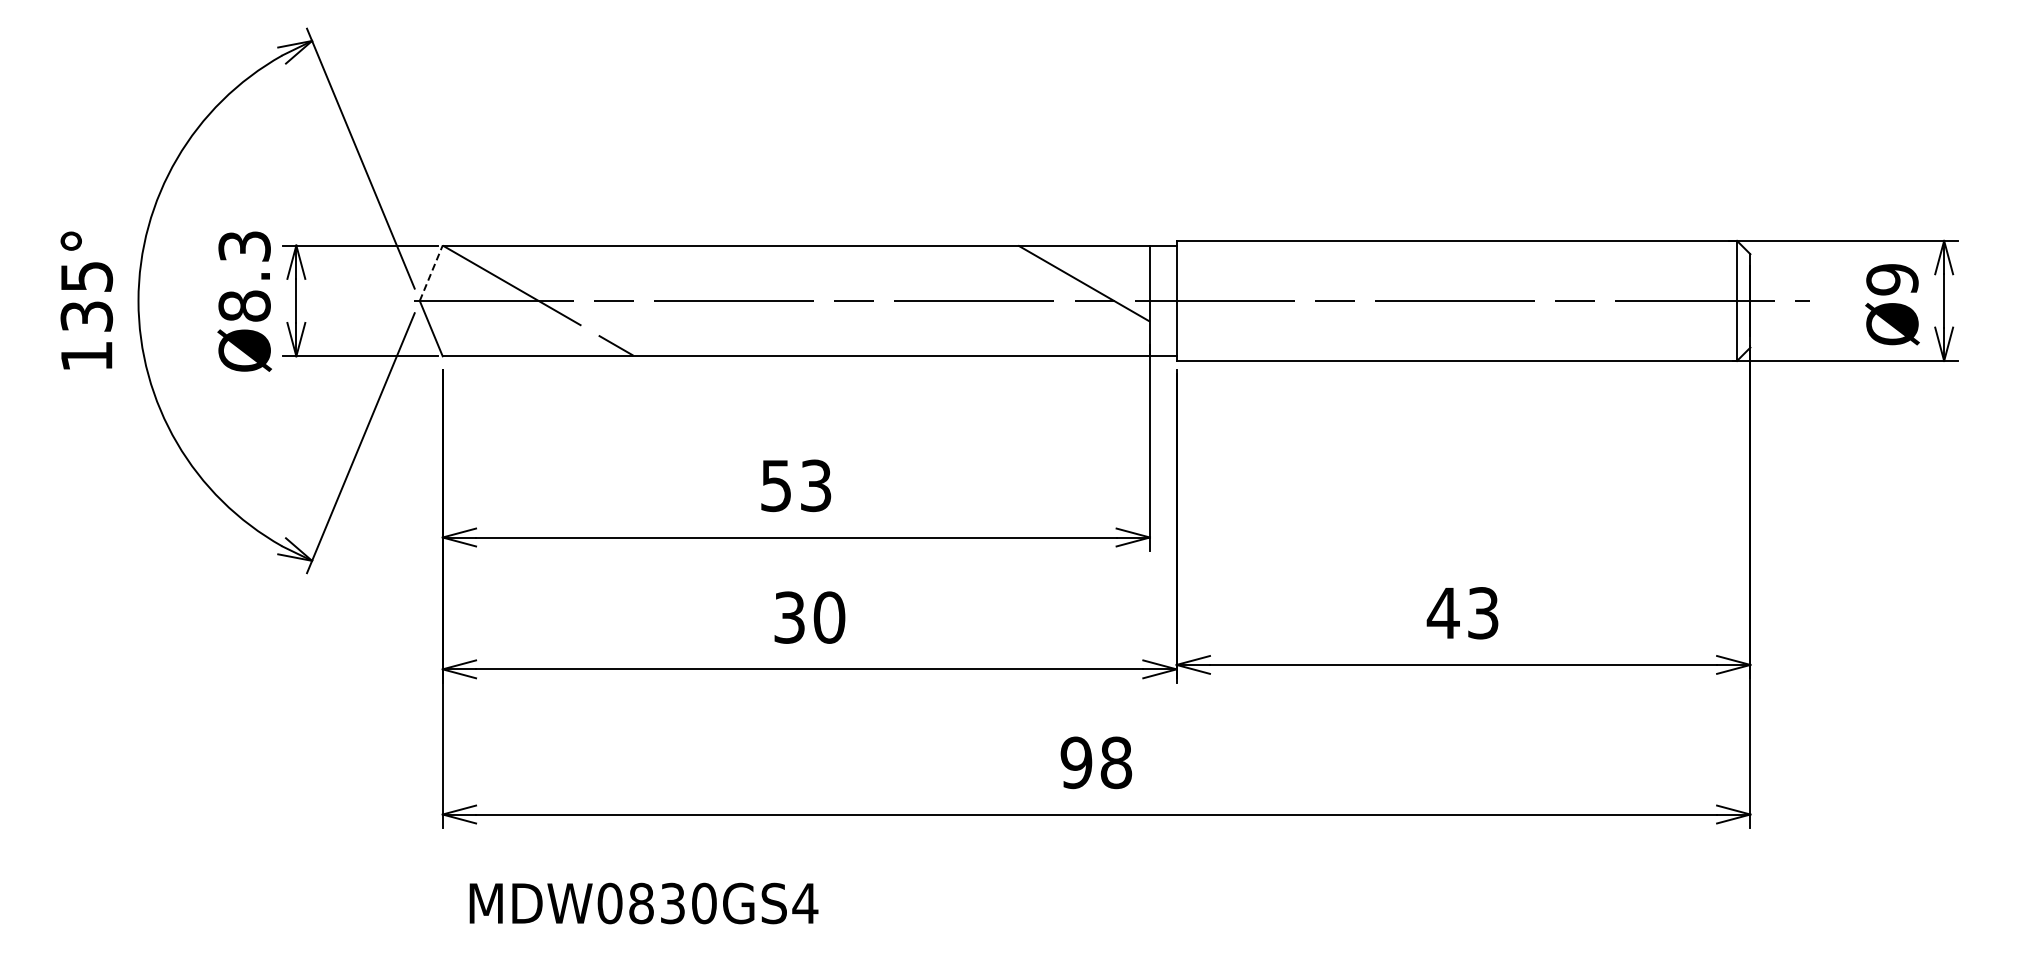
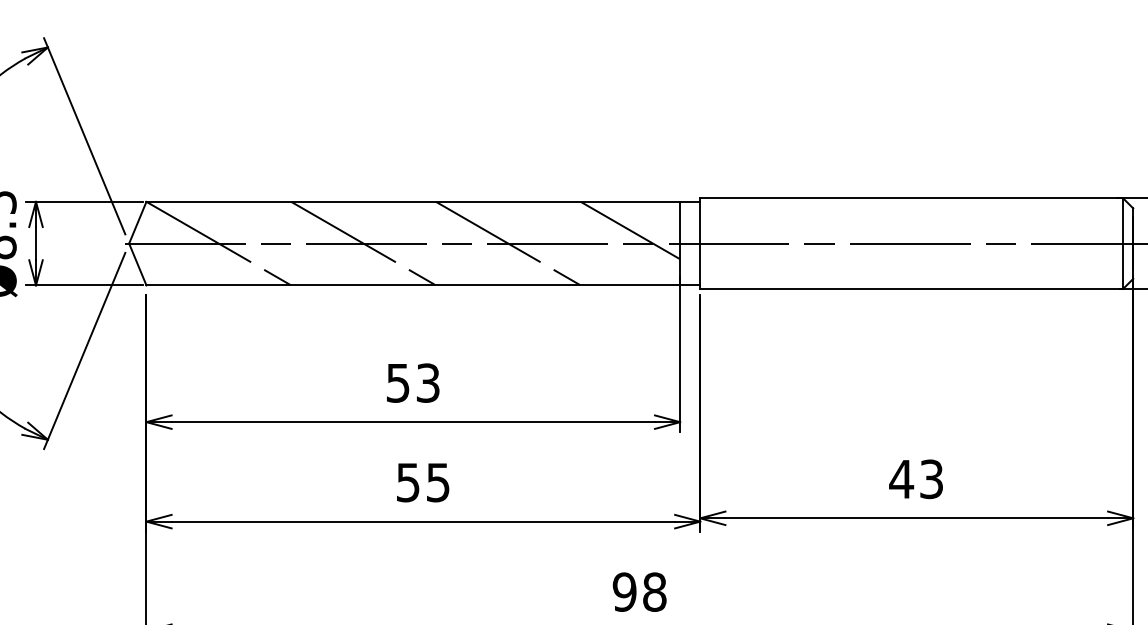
line: (431, 273) -> (137, 222), dashed -> solid
line: (730, 300) -> (363, 243), added
line: (922, 300) -> (508, 243), added
text: (810, 617) -> (423, 482), 30 -> 55

